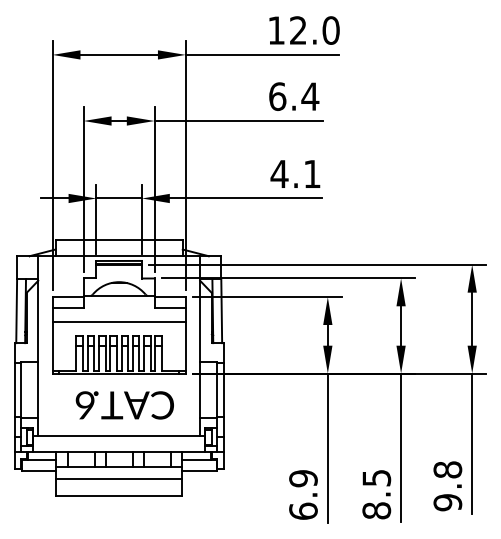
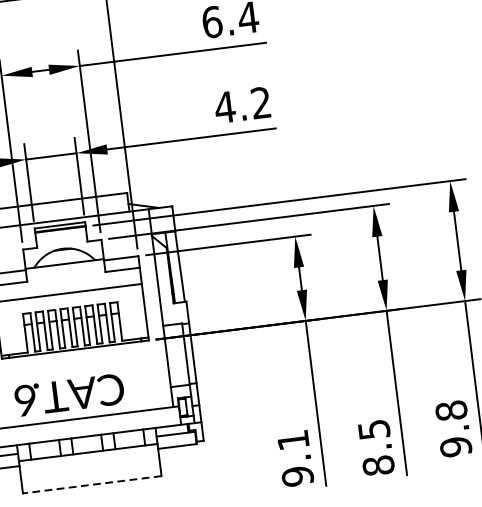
text: (312, 173) -> (261, 102), 4.1 -> 4.2
text: (124, 405) -> (69, 395), moved
line: (118, 479) -> (89, 466), removed
line: (119, 495) -> (92, 484), solid -> dashed
text: (303, 495) -> (295, 458), 6.9 -> 9.1

